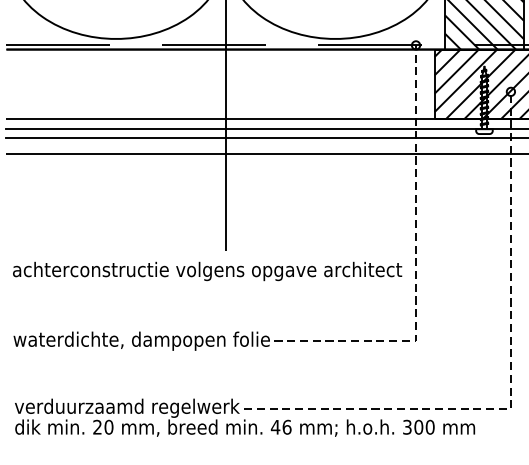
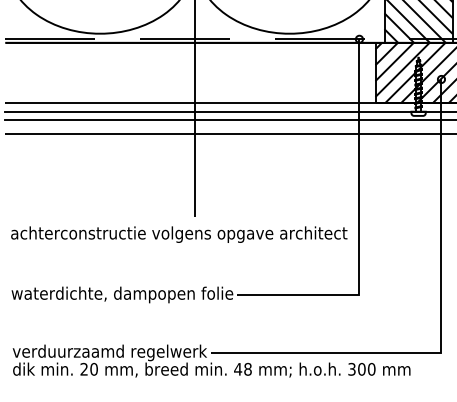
line: (416, 265) -> (359, 229), dashed -> solid
line: (510, 384) -> (441, 332), dashed -> solid
text: (286, 427) -> (247, 369), 46 -> 48

